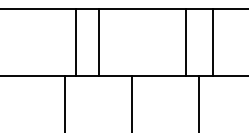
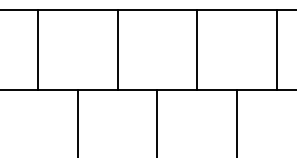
line: (75, 41) -> (37, 49), moved
line: (186, 41) -> (197, 49), moved
line: (213, 41) -> (277, 49), moved

